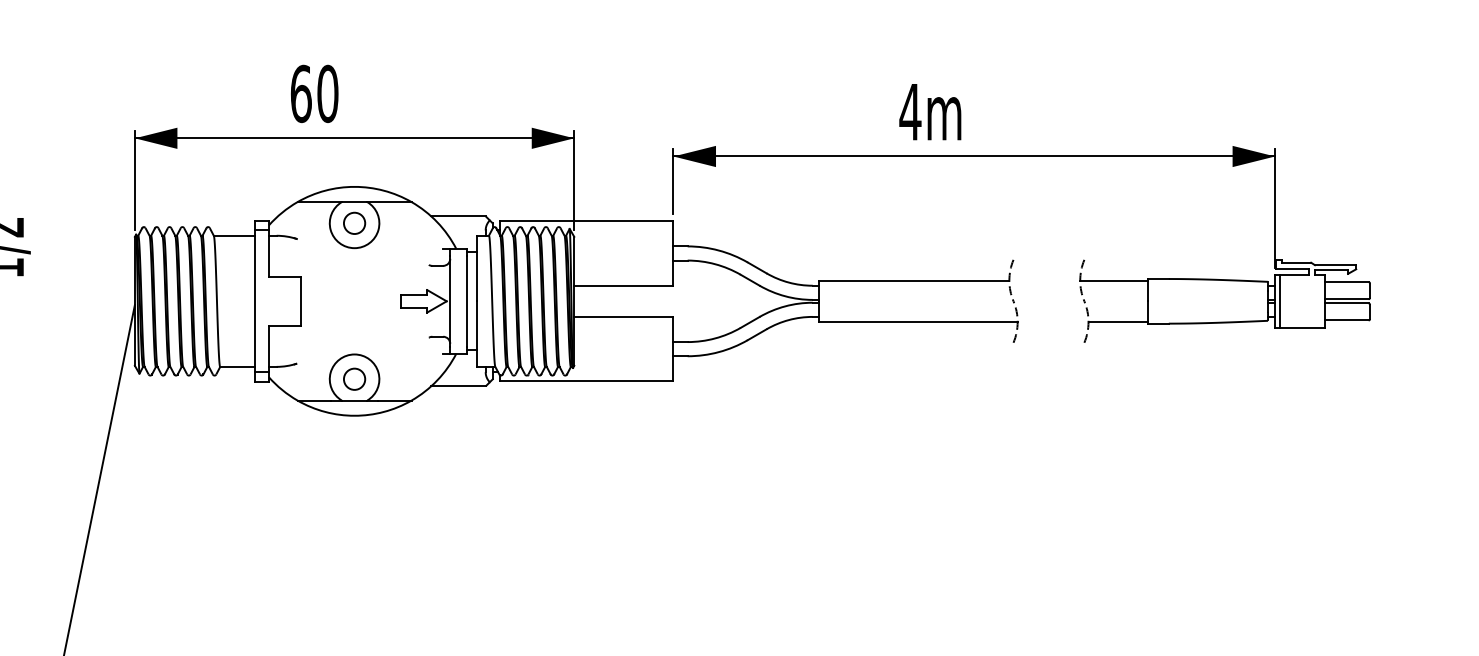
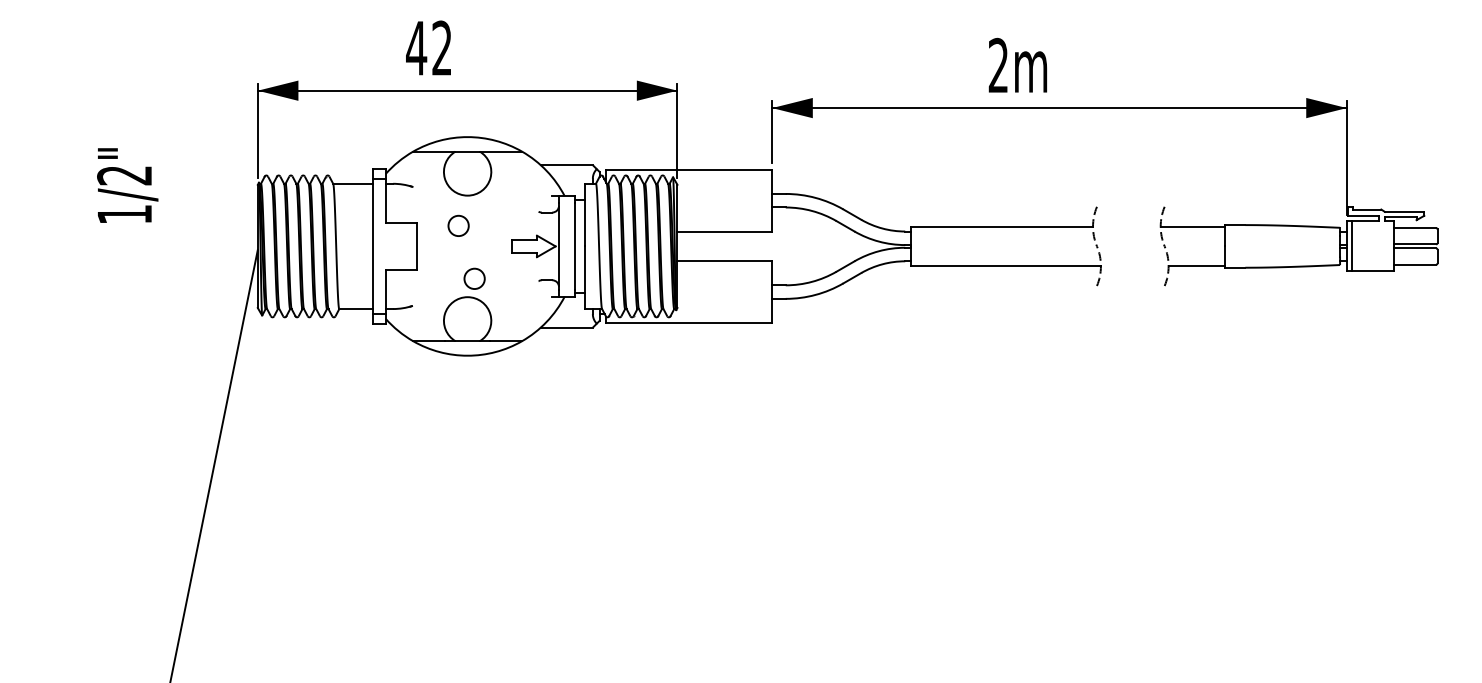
text: (314, 94) -> (429, 48), 60 -> 42
text: (910, 110) -> (998, 64), 4m -> 2m
circle: (354, 222) -> (458, 225), moved
circle: (354, 378) -> (474, 278), moved

